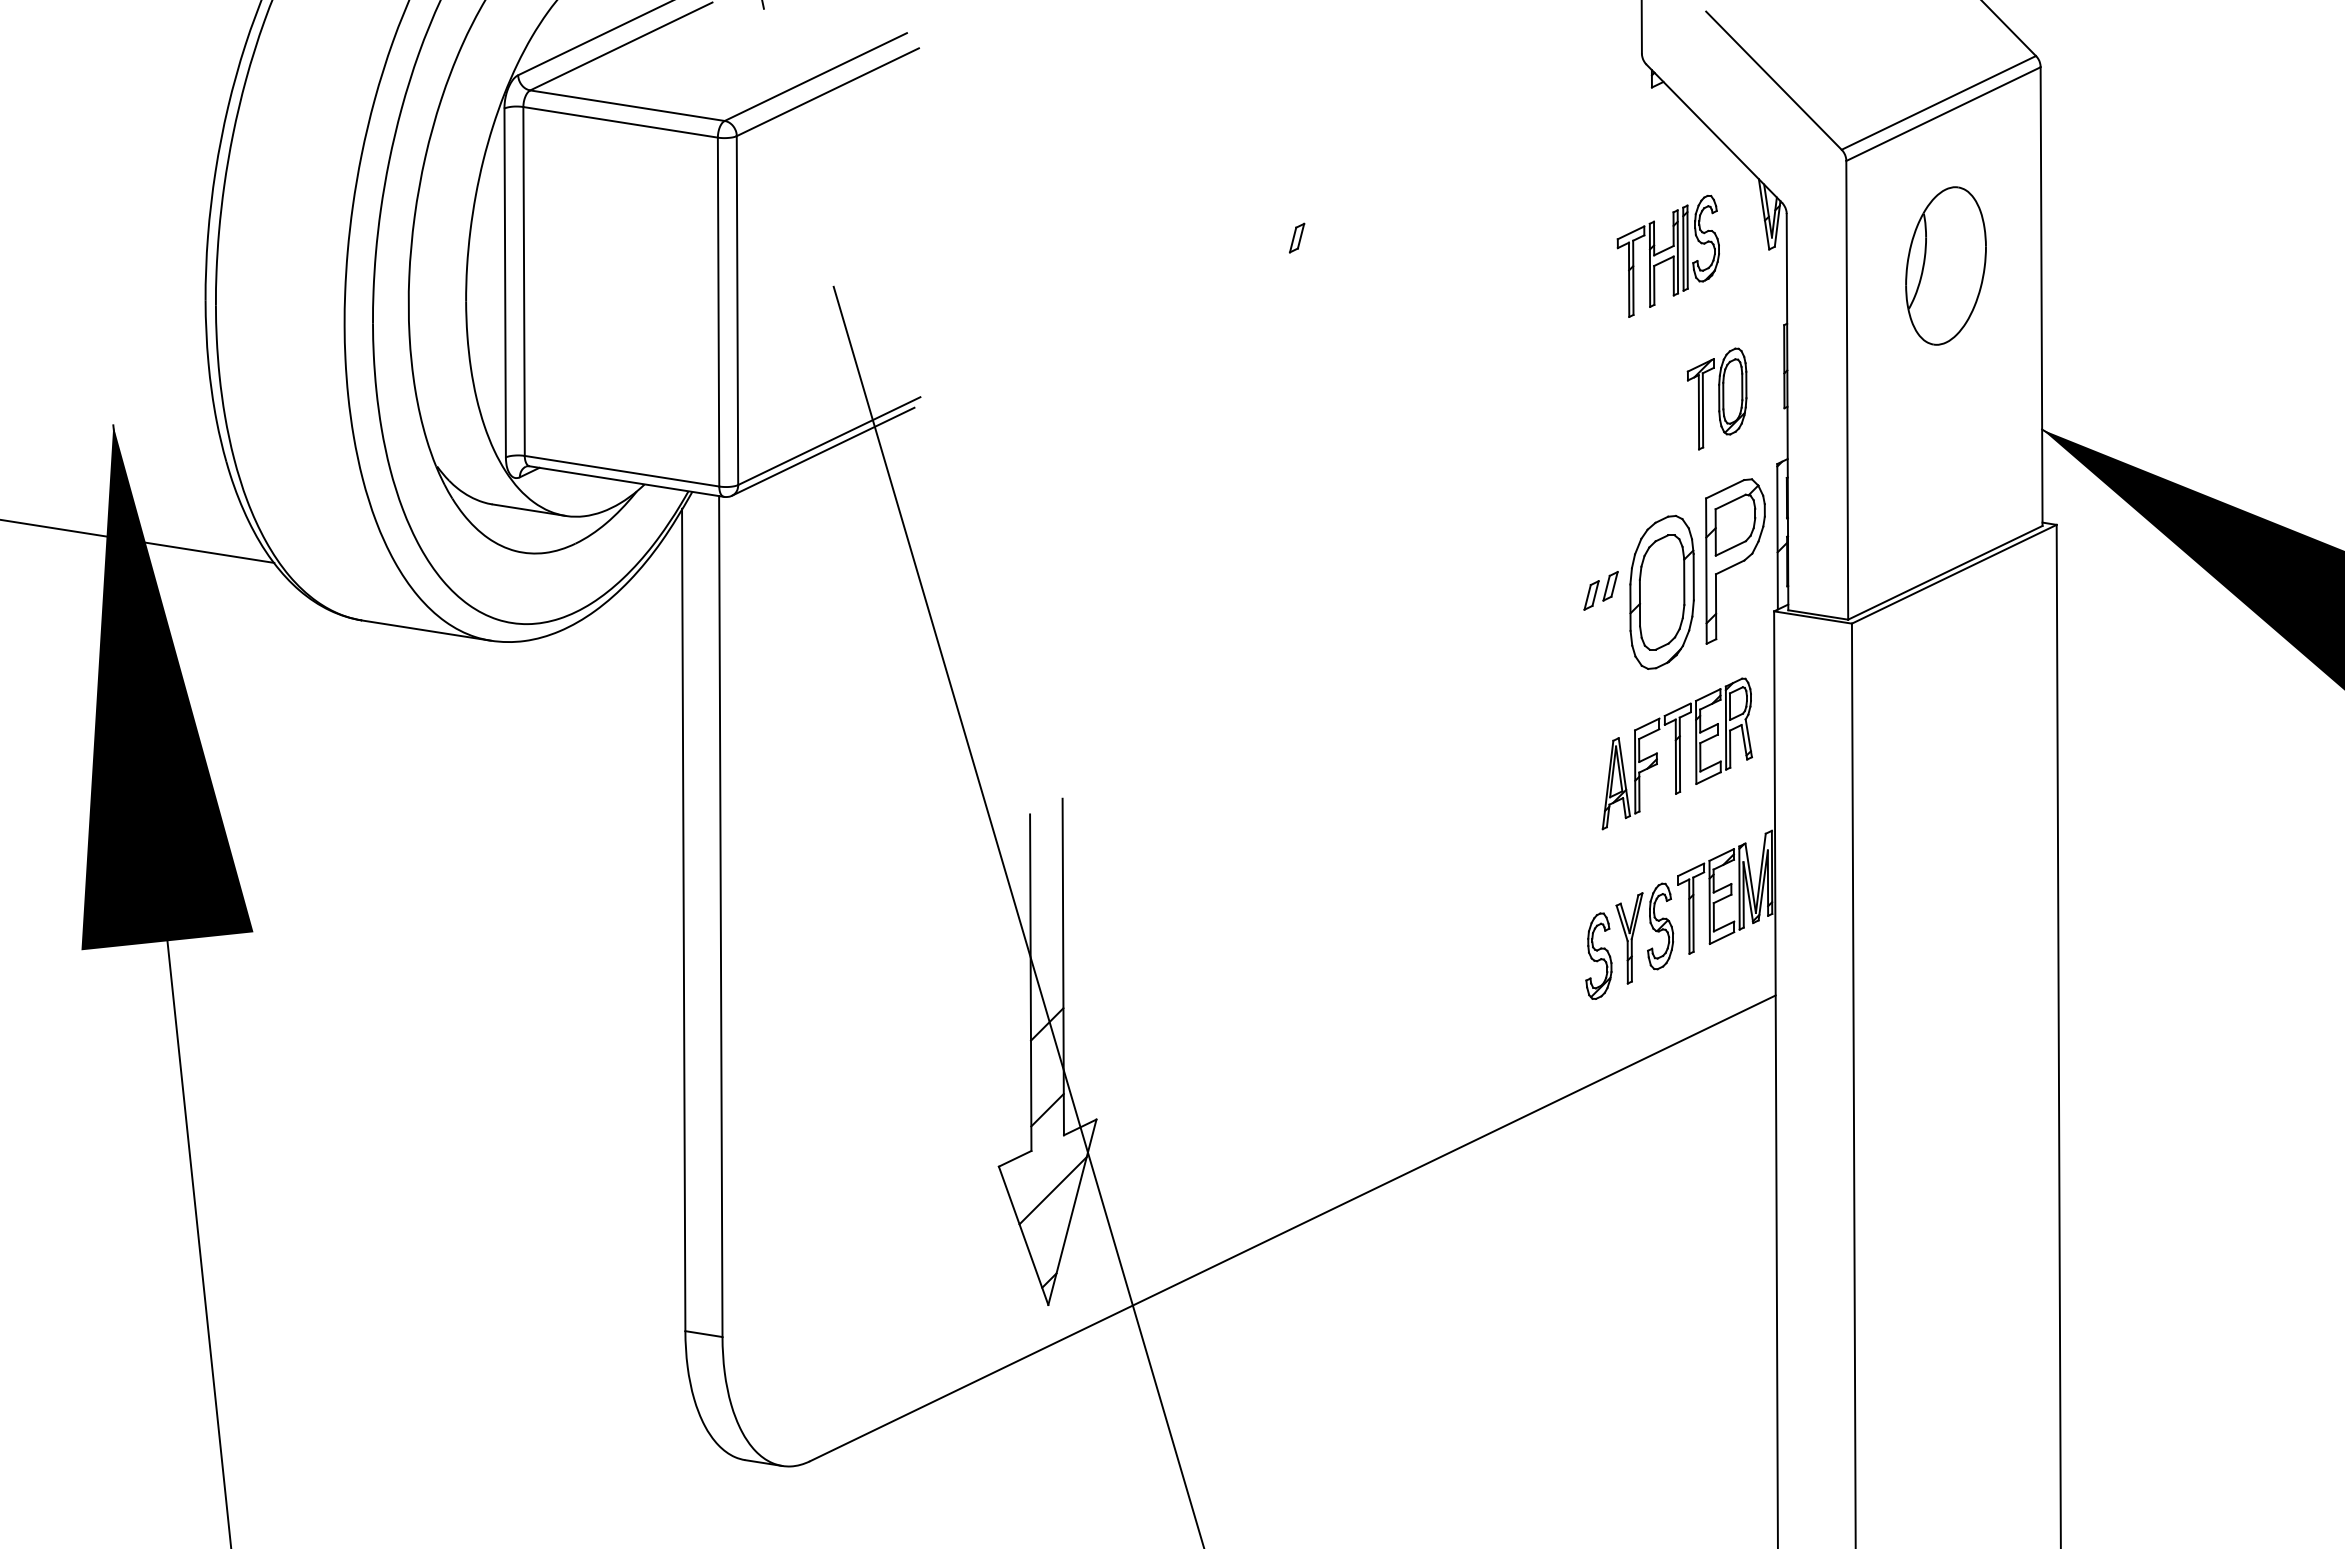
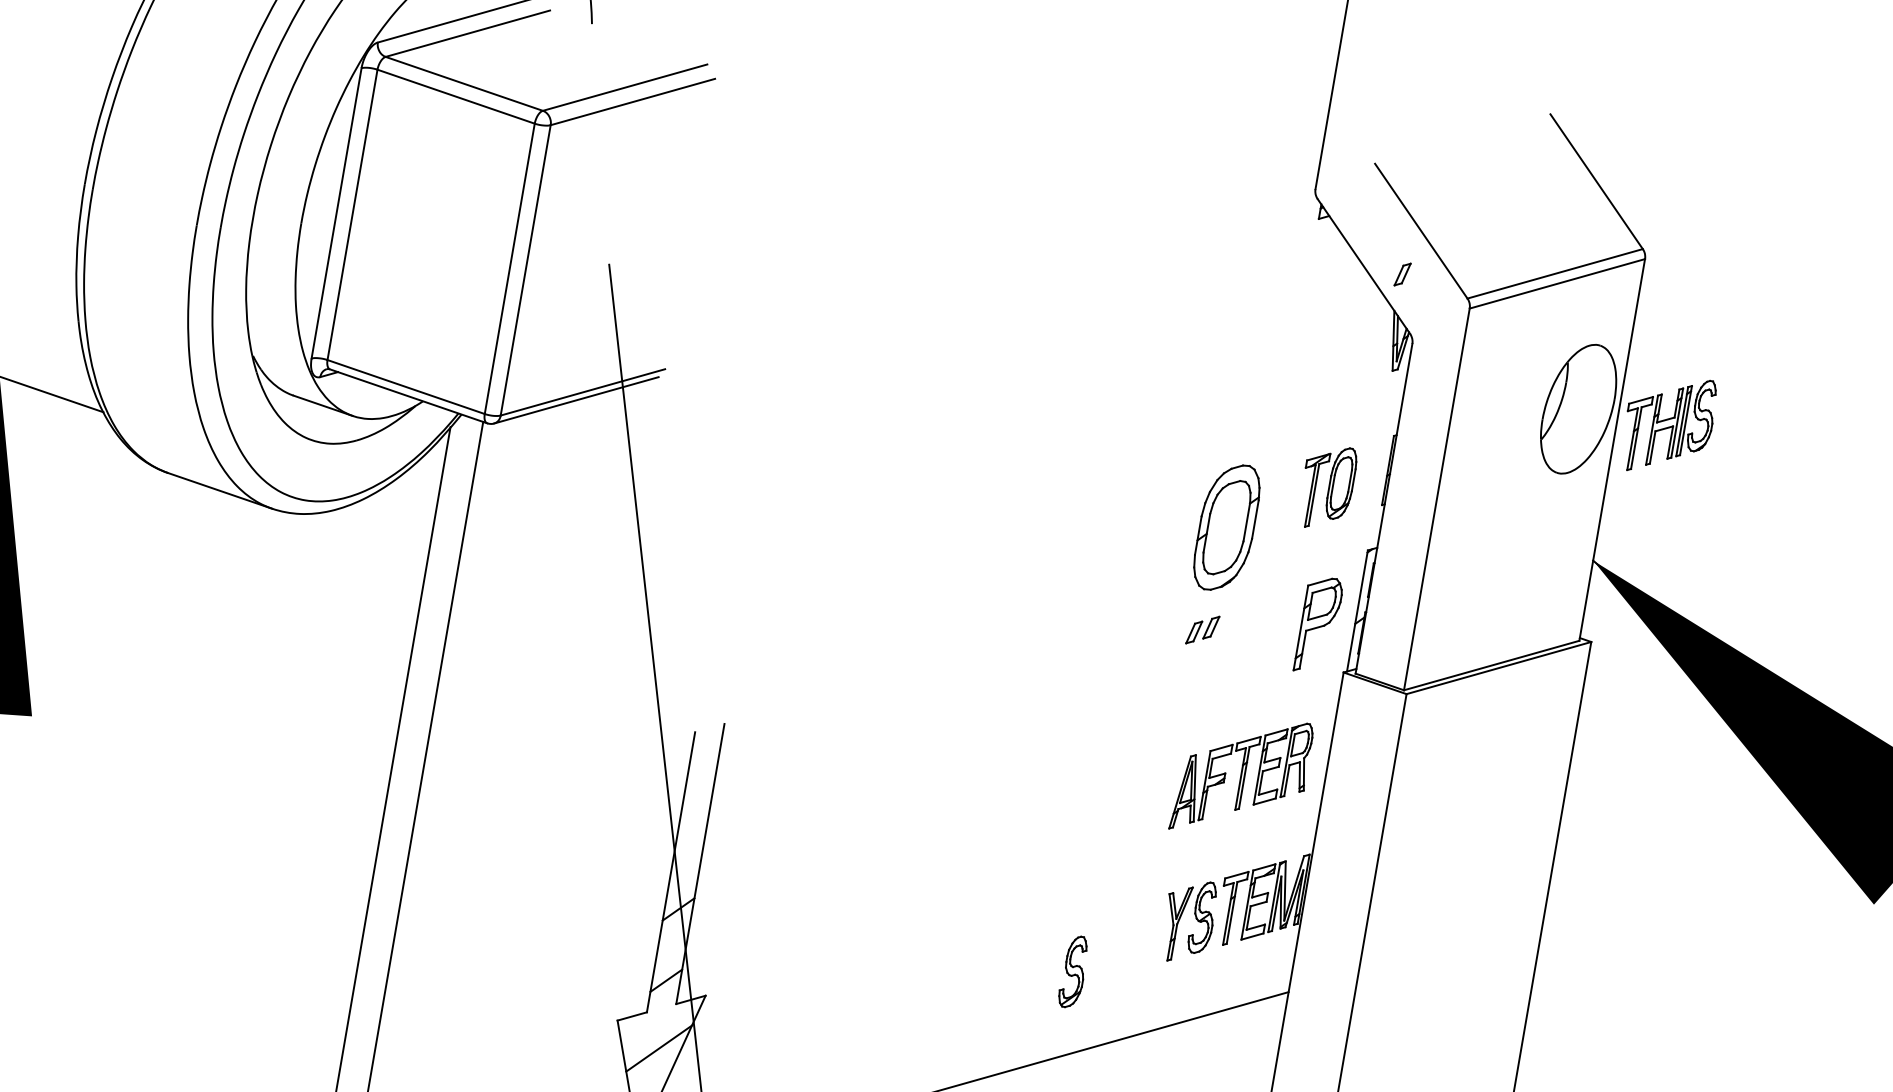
part: (1297, 237) -> (1403, 274), moved
part: (1667, 256) -> (1667, 425), moved
part: (1945, 265) -> (1578, 408), moved
part: (1735, 561) -> (1318, 625), size x0.7
part: (1661, 592) -> (1226, 527), moved
part: (1598, 955) -> (1073, 971), moved

